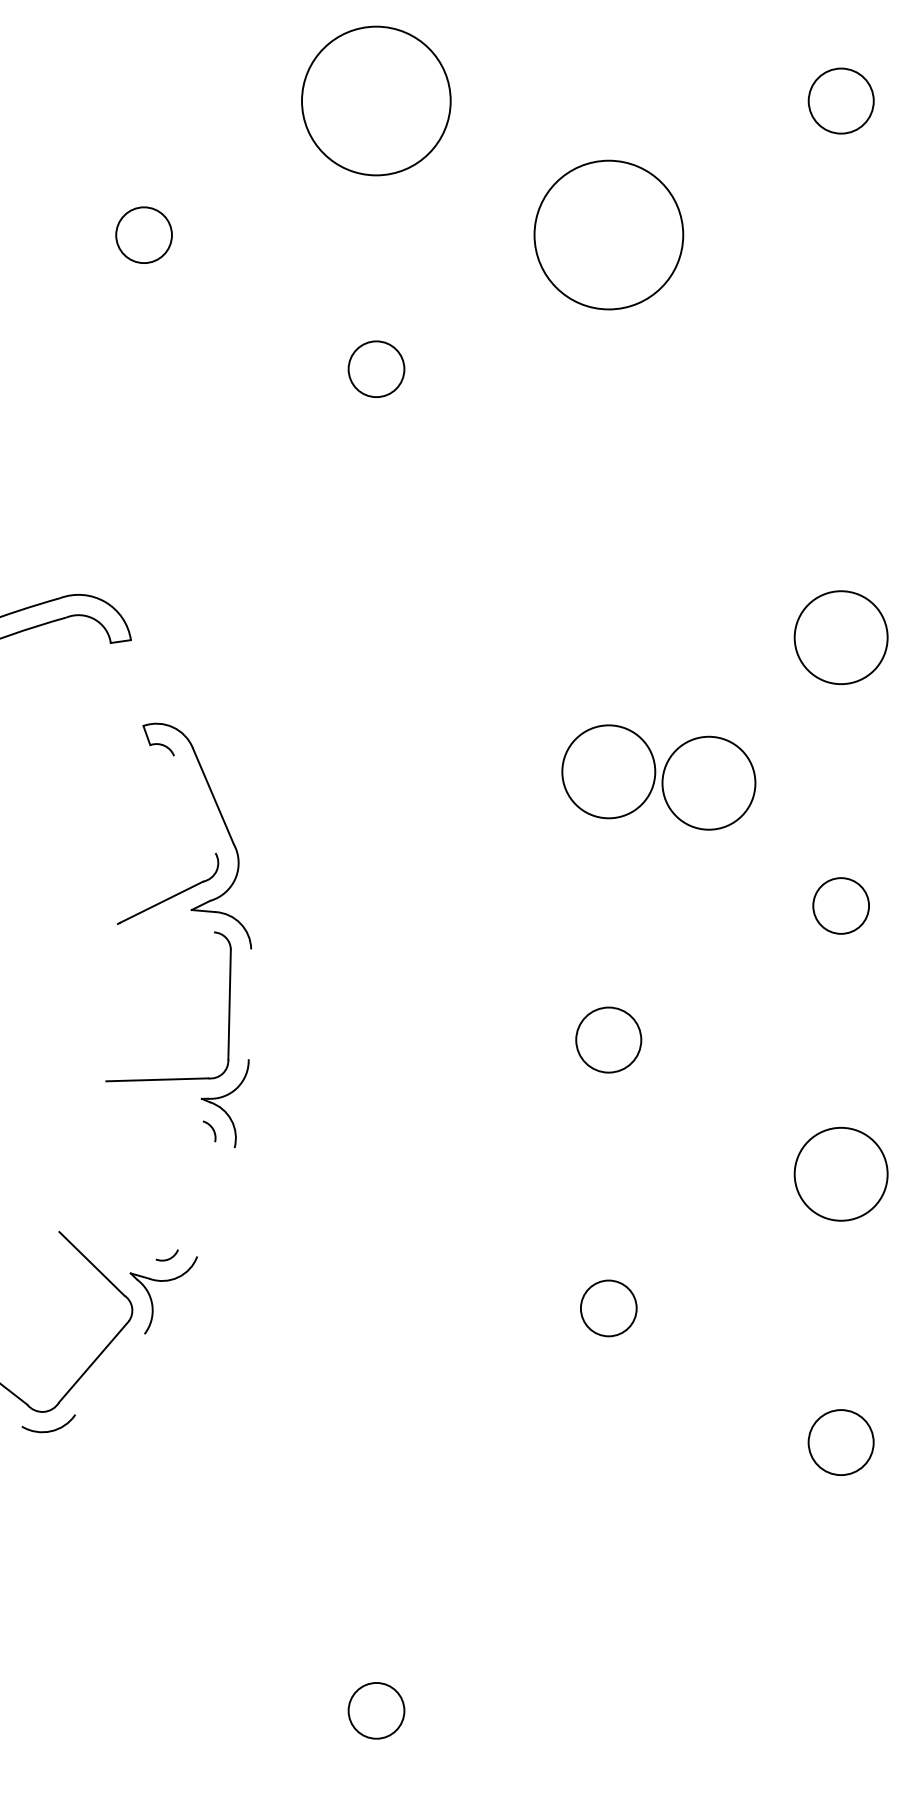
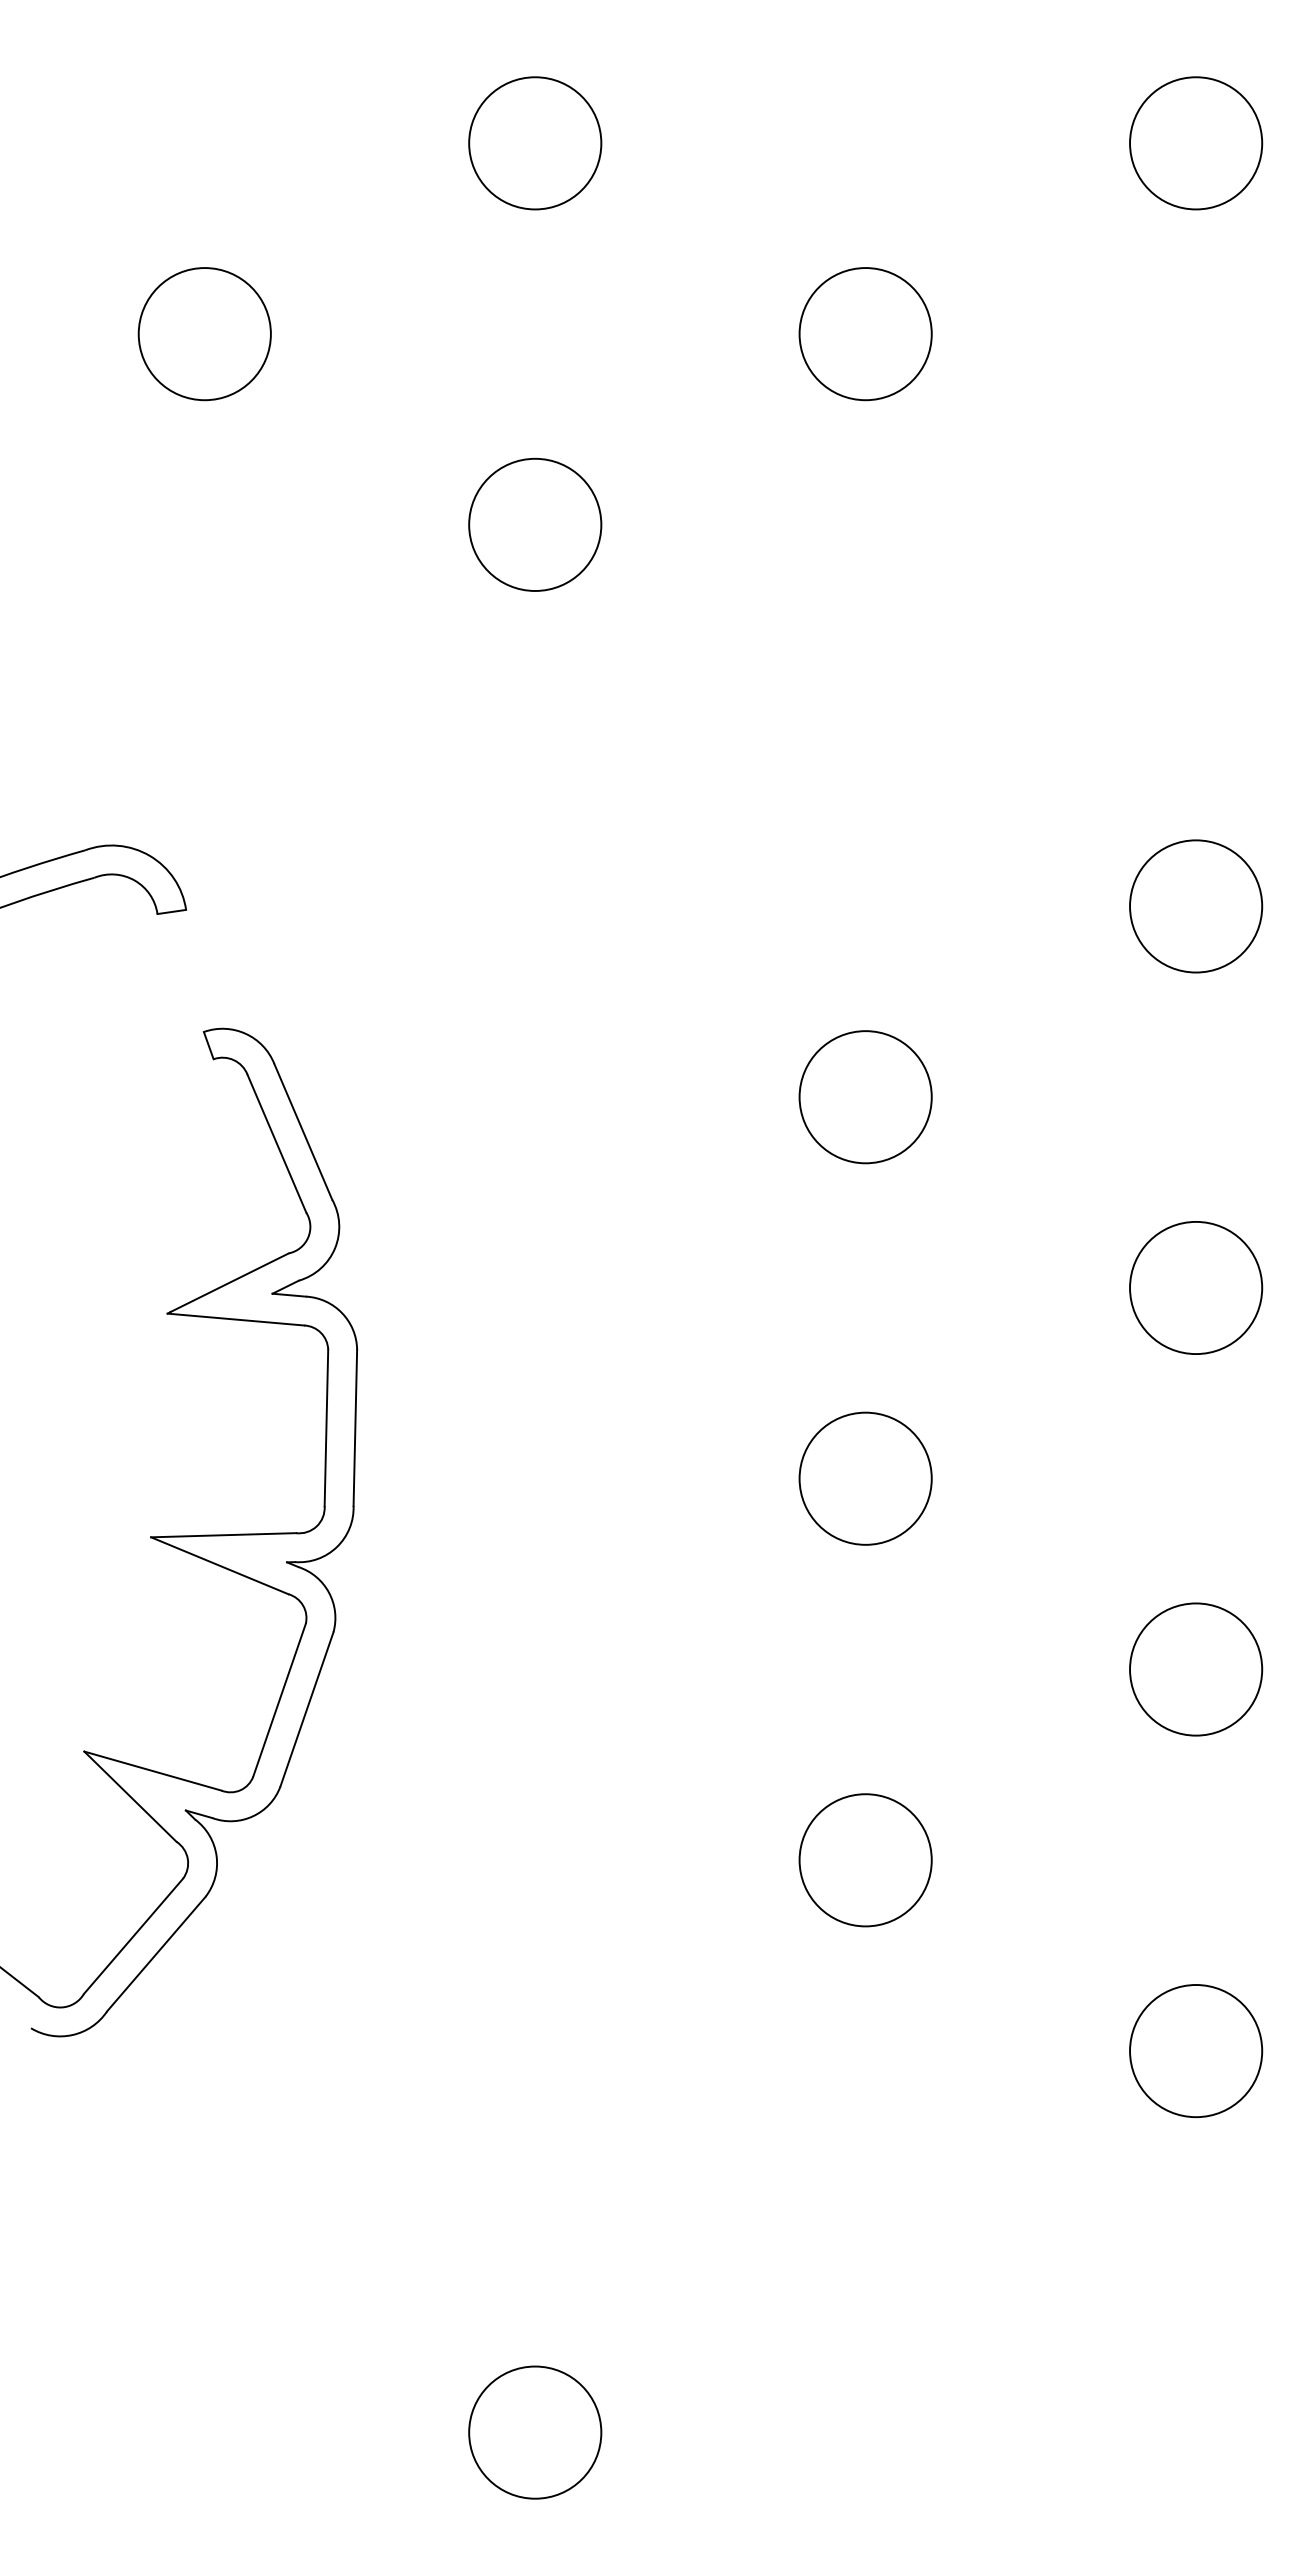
circle: (376, 101) -> (535, 143), size x0.62
circle: (841, 101) -> (1196, 143), size x1.43
circle: (143, 235) -> (204, 334), size x1.67
circle: (608, 235) -> (865, 334), size x0.62
circle: (376, 369) -> (535, 524), size x1.67
circle: (709, 783) -> (1008, 1113), removed
line: (194, 804) -> (276, 1143), added
circle: (841, 905) -> (1196, 1287), size x1.67
line: (165, 928) -> (235, 1319), added
line: (250, 1004) -> (355, 1427), added
circle: (608, 1039) -> (865, 1478), size x1.43
line: (154, 1101) -> (219, 1565), added
line: (196, 1195) -> (279, 1699), added
line: (215, 1202) -> (306, 1709), added
line: (107, 1245) -> (152, 1770), added
circle: (608, 1308) -> (865, 1860), size x1.67
line: (110, 1373) -> (156, 1953), added
circle: (841, 1442) -> (1196, 2051), size x1.43
circle: (376, 1710) -> (535, 2432), size x1.67

